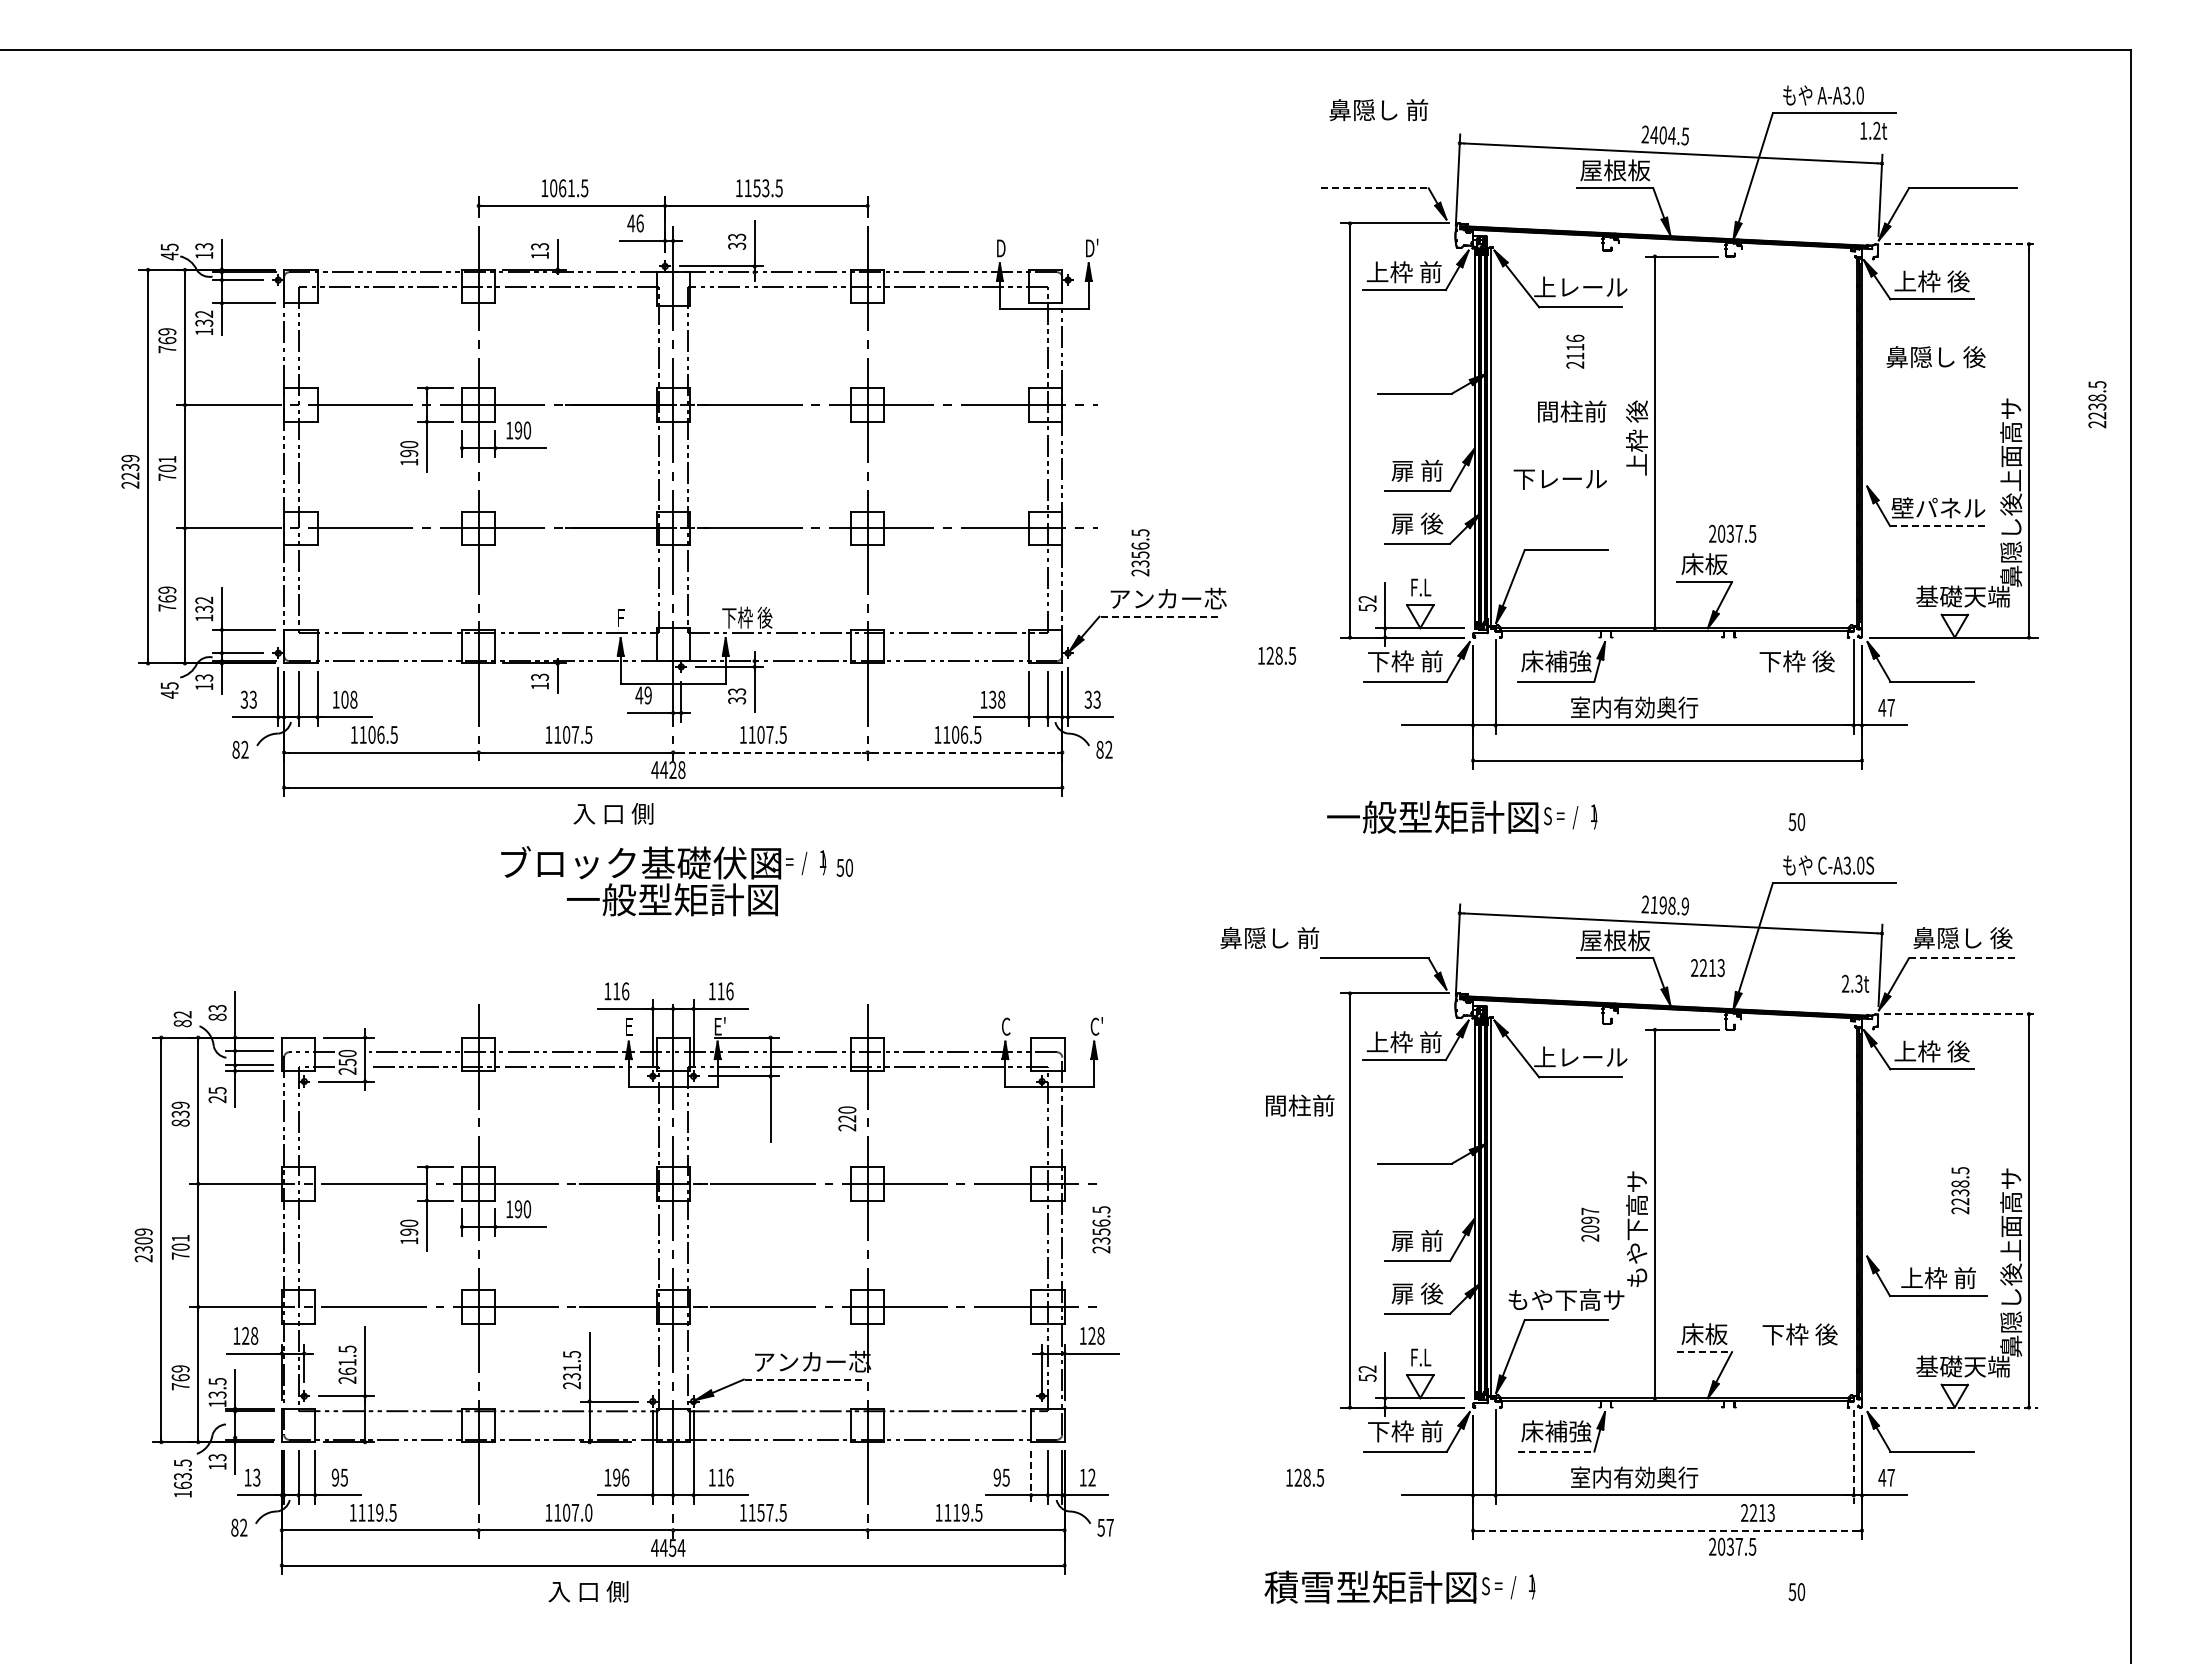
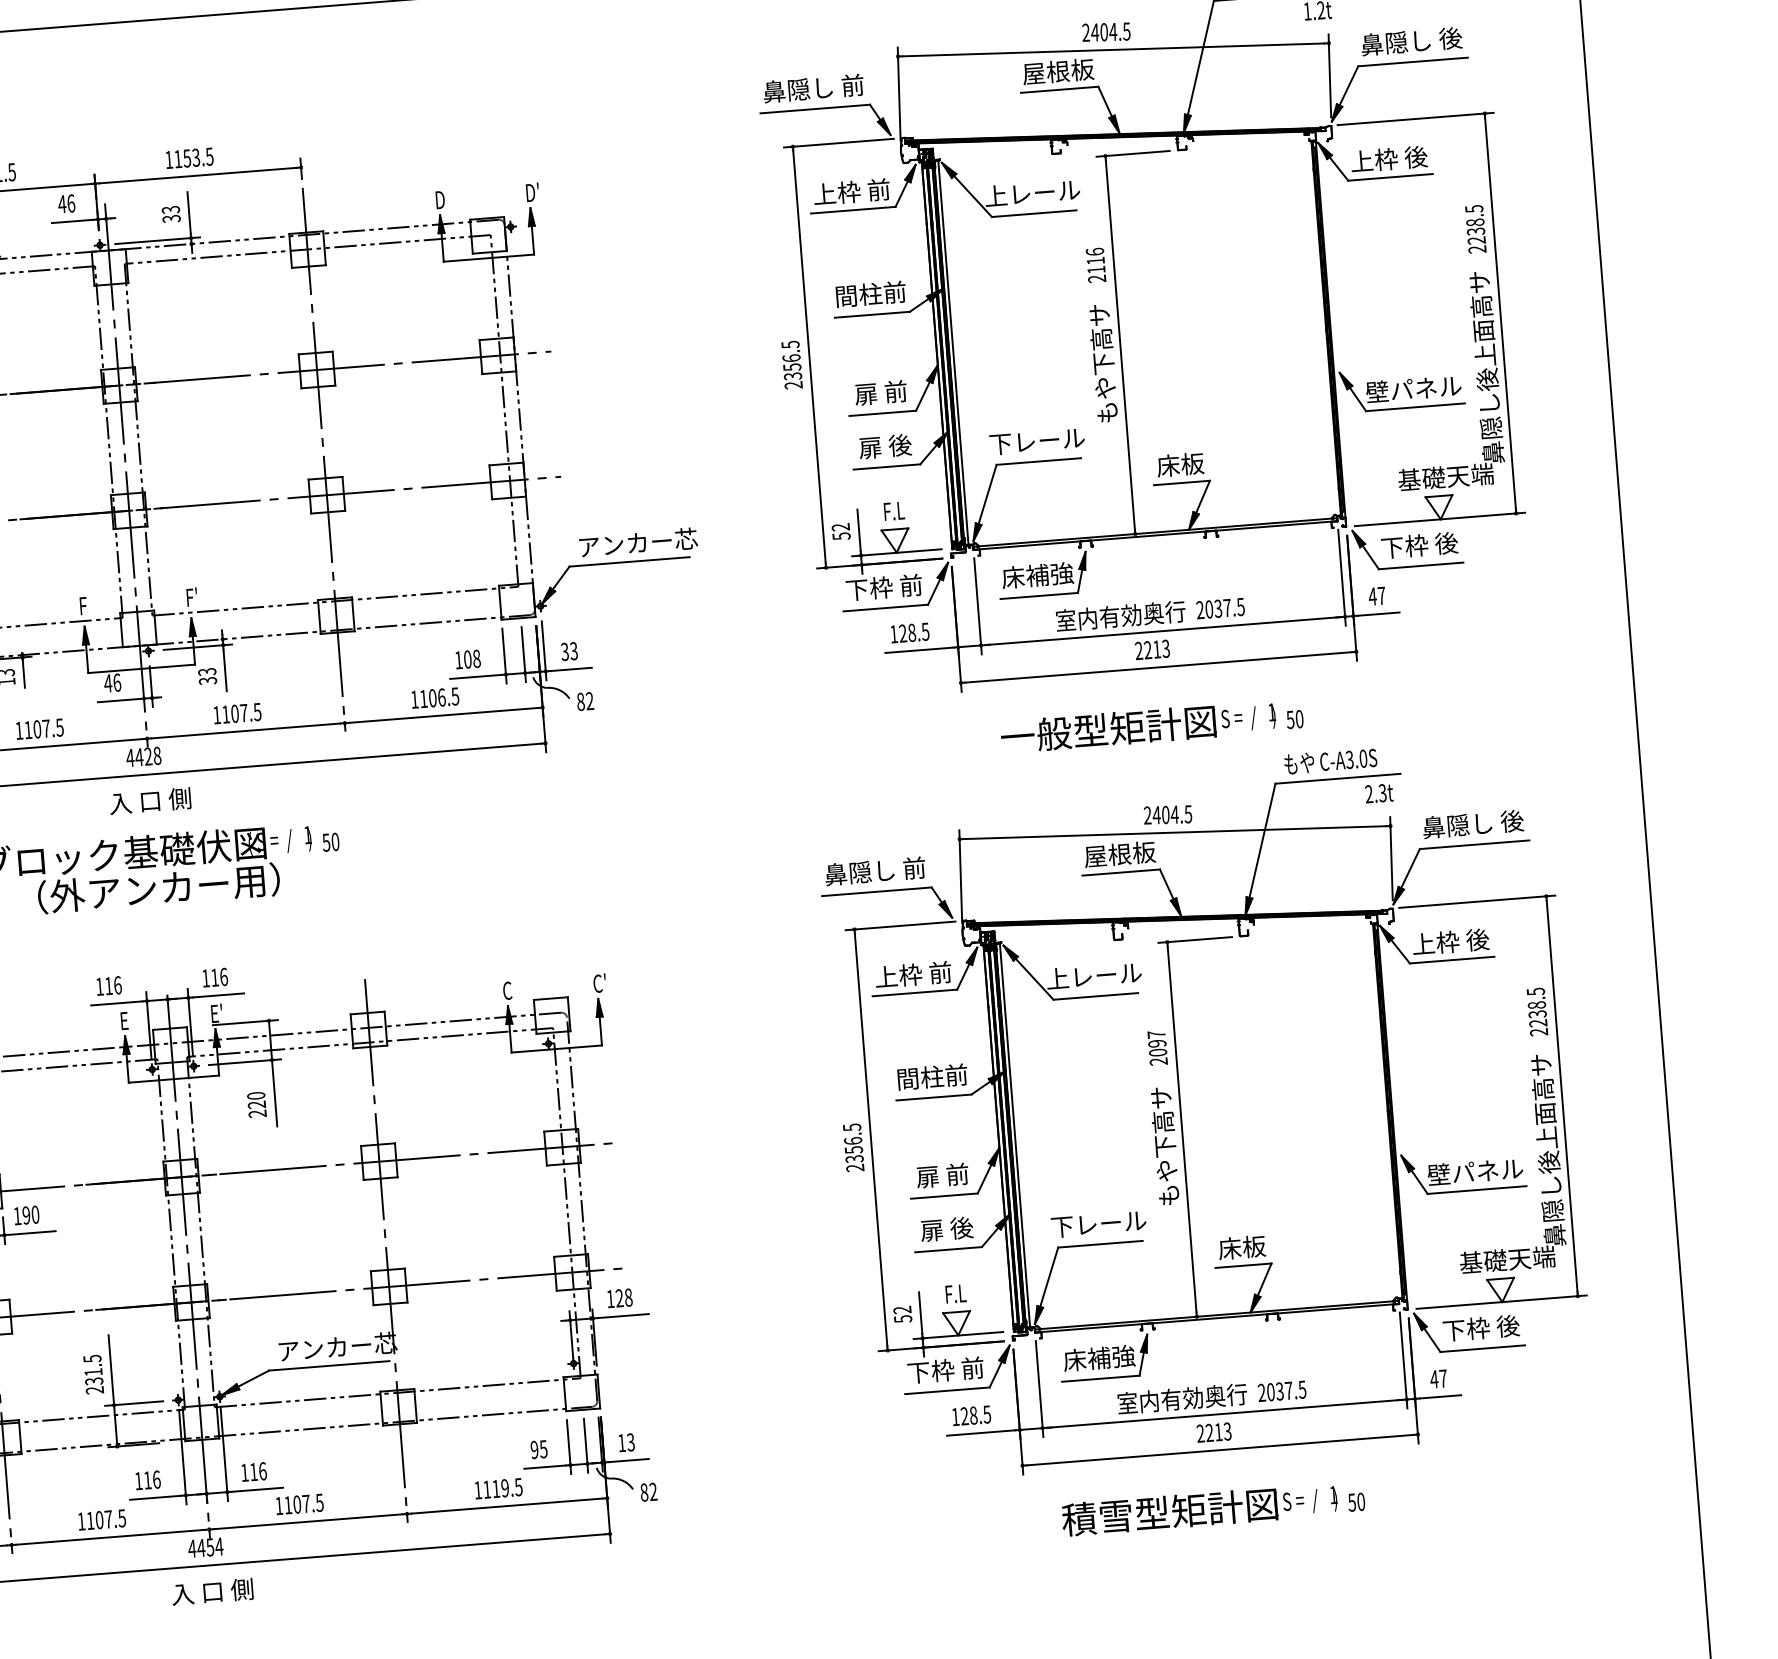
text: (1378, 110) -> (813, 88), moved
line: (1374, 188) -> (814, 109), dashed -> solid
line: (1961, 244) -> (1416, 119), dashed -> solid
text: (1575, 351) -> (1096, 265), moved
text: (1935, 357) -> (1411, 41), moved
text: (2097, 404) -> (1475, 229), moved
text: (1572, 411) -> (871, 294), moved
text: (1637, 458) -> (1103, 362), 上枠 後 -> もや下高サ
text: (1559, 479) -> (1036, 441), moved
line: (1938, 526) -> (1415, 407), dashed -> solid
text: (1732, 533) -> (1220, 608), moved
text: (1140, 552) -> (792, 364), moved
line: (1158, 616) -> (629, 561), dashed -> solid
text: (747, 617) -> (211, 595), 下枠 後 -> F'
text: (1276, 655) -> (909, 632), moved
text: (1796, 661) -> (1419, 545), moved
text: (647, 695) -> (116, 682), 49 -> 46
text: (992, 699) -> (467, 659), 138 -> 108
line: (770, 752) -> (246, 730), dashed -> solid
line: (964, 752) -> (443, 715), dashed -> solid
text: (613, 813) -> (150, 800), moved
text: (1462, 816) -> (1138, 726), moved
text: (672, 899) -> (158, 888), 一般型矩計図 -> （外アンカー用）
text: (1669, 905) -> (1172, 814), 2198.9 -> 2404.5
text: (1269, 938) -> (874, 871), moved
line: (1962, 958) -> (1474, 844), dashed -> solid
text: (1707, 967) -> (1152, 649), moved
text: (1855, 983) -> (1379, 793), moved
line: (1961, 1014) -> (1477, 901), dashed -> solid
text: (1300, 1105) -> (933, 1076), moved
text: (847, 1118) -> (257, 1104), moved
text: (1960, 1190) -> (1537, 1011), moved
text: (1590, 1224) -> (1157, 1047), moved
text: (1101, 1229) -> (853, 1147), moved
text: (1938, 1278) -> (1475, 1172), 上枠 前 -> 壁パネル
text: (1566, 1299) -> (1099, 1223), もや下高サ -> 下レール
text: (1799, 1334) -> (1480, 1328), moved
line: (1704, 1352) -> (1243, 1266), dashed -> solid
line: (802, 1379) -> (328, 1365), dashed -> solid
line: (1954, 1407) -> (1502, 1302), dashed -> solid
line: (1556, 1451) -> (1101, 1378), dashed -> solid
line: (1853, 1457) -> (1403, 1360), dashed -> solid
text: (616, 1477) -> (147, 1480), 196 -> 116
line: (1031, 1477) -> (569, 1447), dashed -> solid
text: (1091, 1477) -> (630, 1442), 12 -> 13
text: (1304, 1477) -> (970, 1415), moved
text: (588, 1512) -> (121, 1518), 1107.0 -> 1107.5
text: (760, 1512) -> (296, 1504), 1157.5 -> 1107.5
text: (1757, 1512) -> (1213, 1432), moved
text: (1105, 1527) -> (648, 1491), 57 -> 82
line: (1668, 1530) -> (1221, 1449), dashed -> solid
text: (1732, 1546) -> (1282, 1390), moved
text: (1399, 1586) -> (1199, 1508), moved
text: (588, 1591) -> (212, 1591), moved

